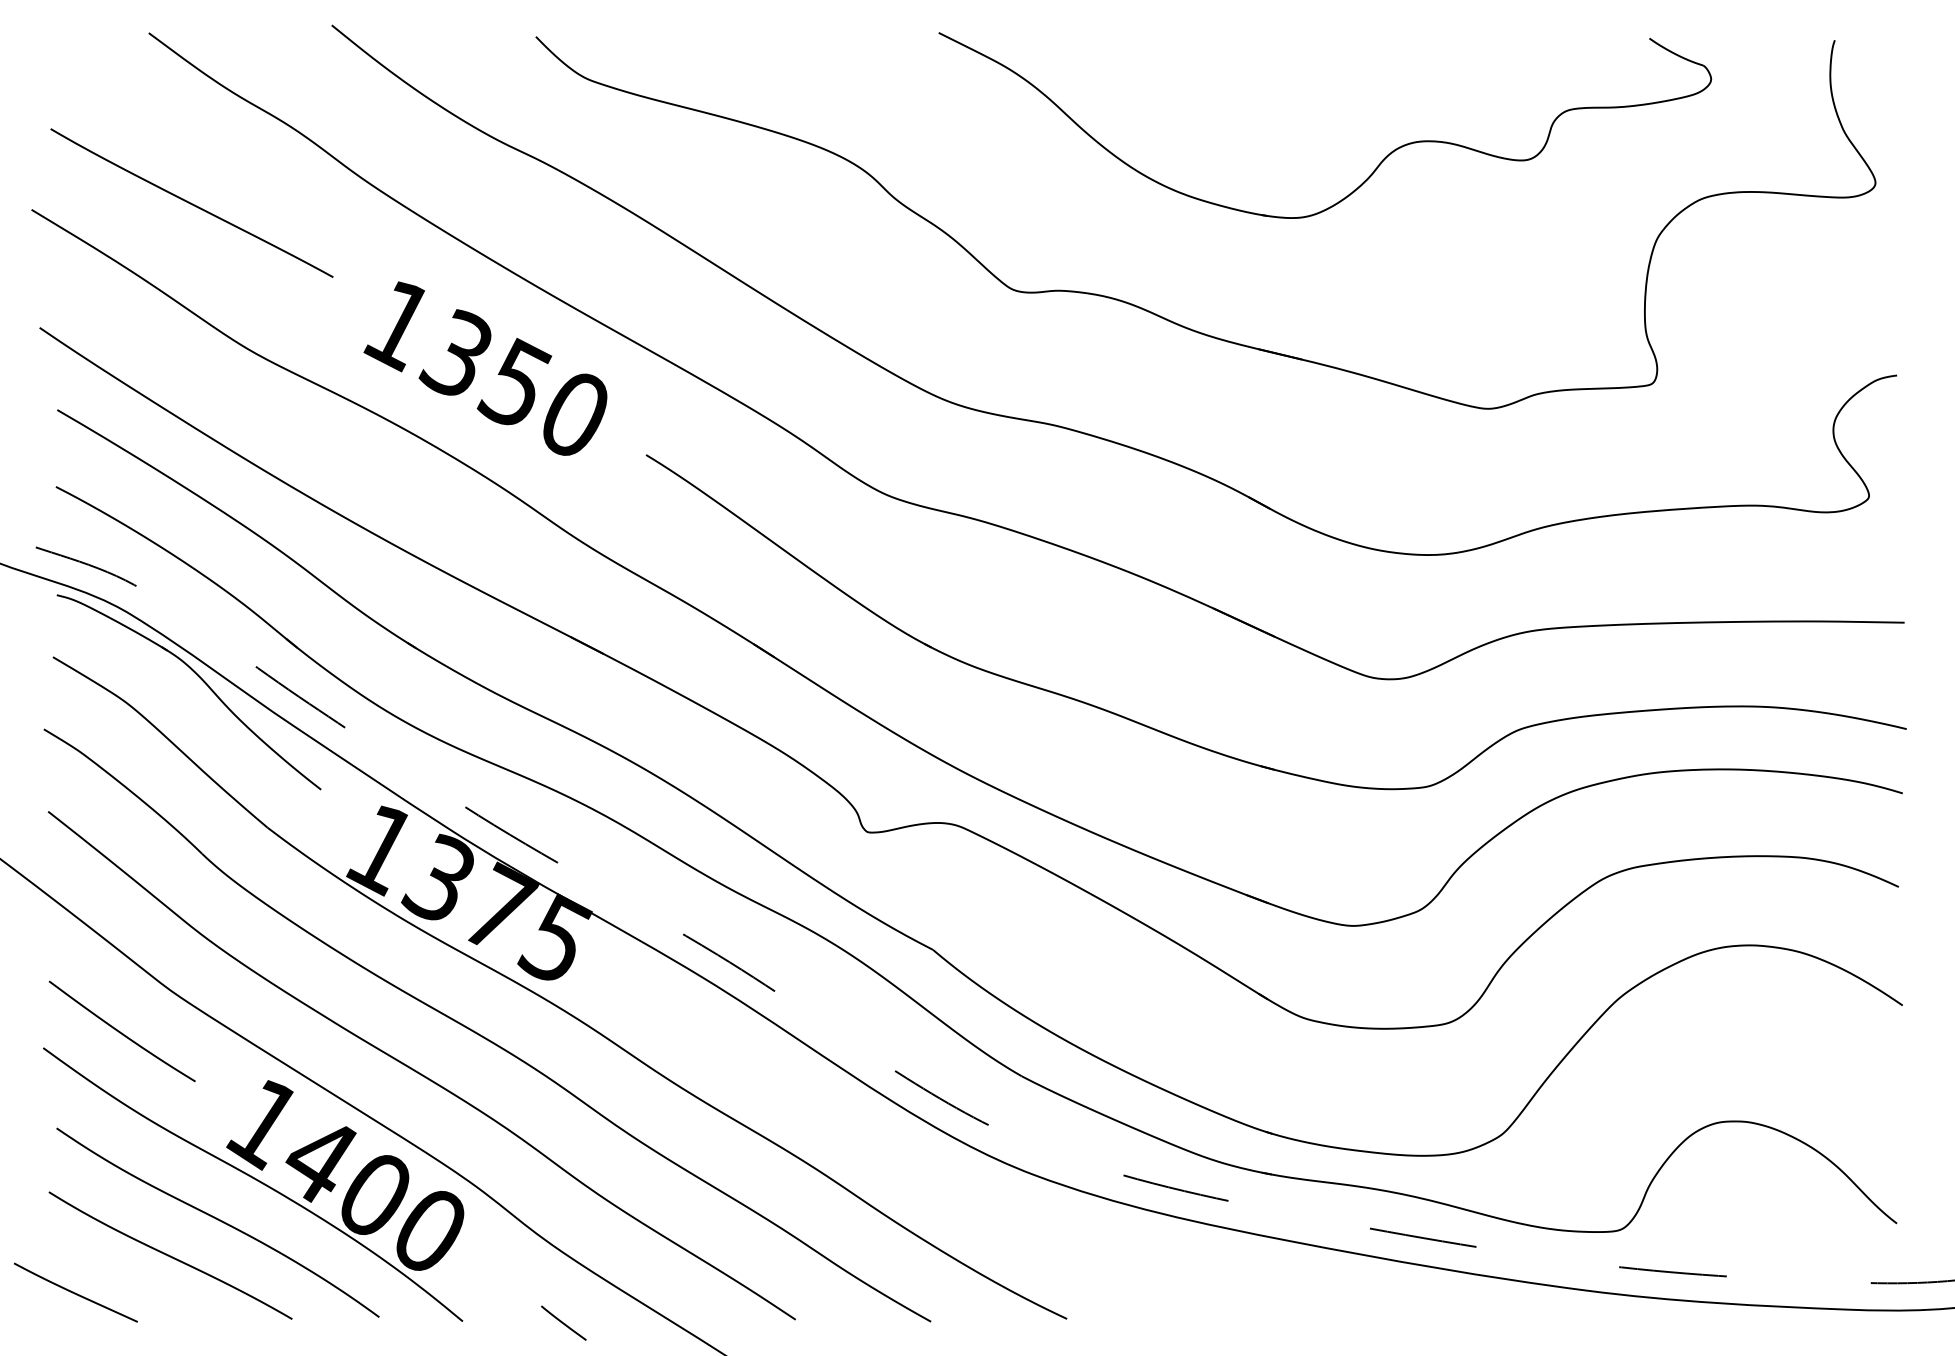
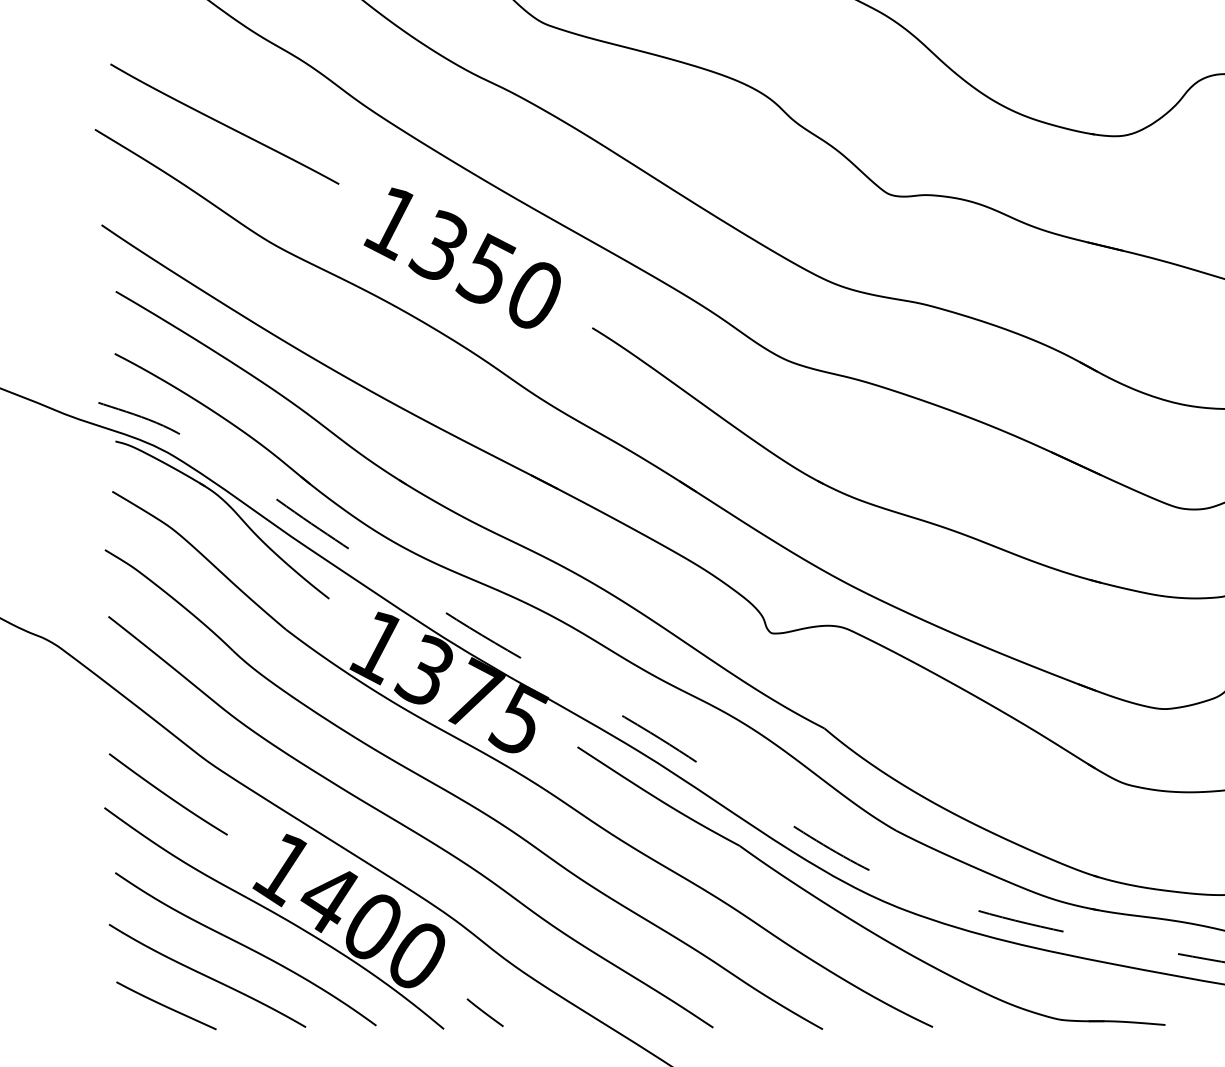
part: (965, 1184) -> (850, 918), added
curve: (75, 1292) -> (166, 1005), moved
line: (563, 1322) -> (484, 1012), moved

